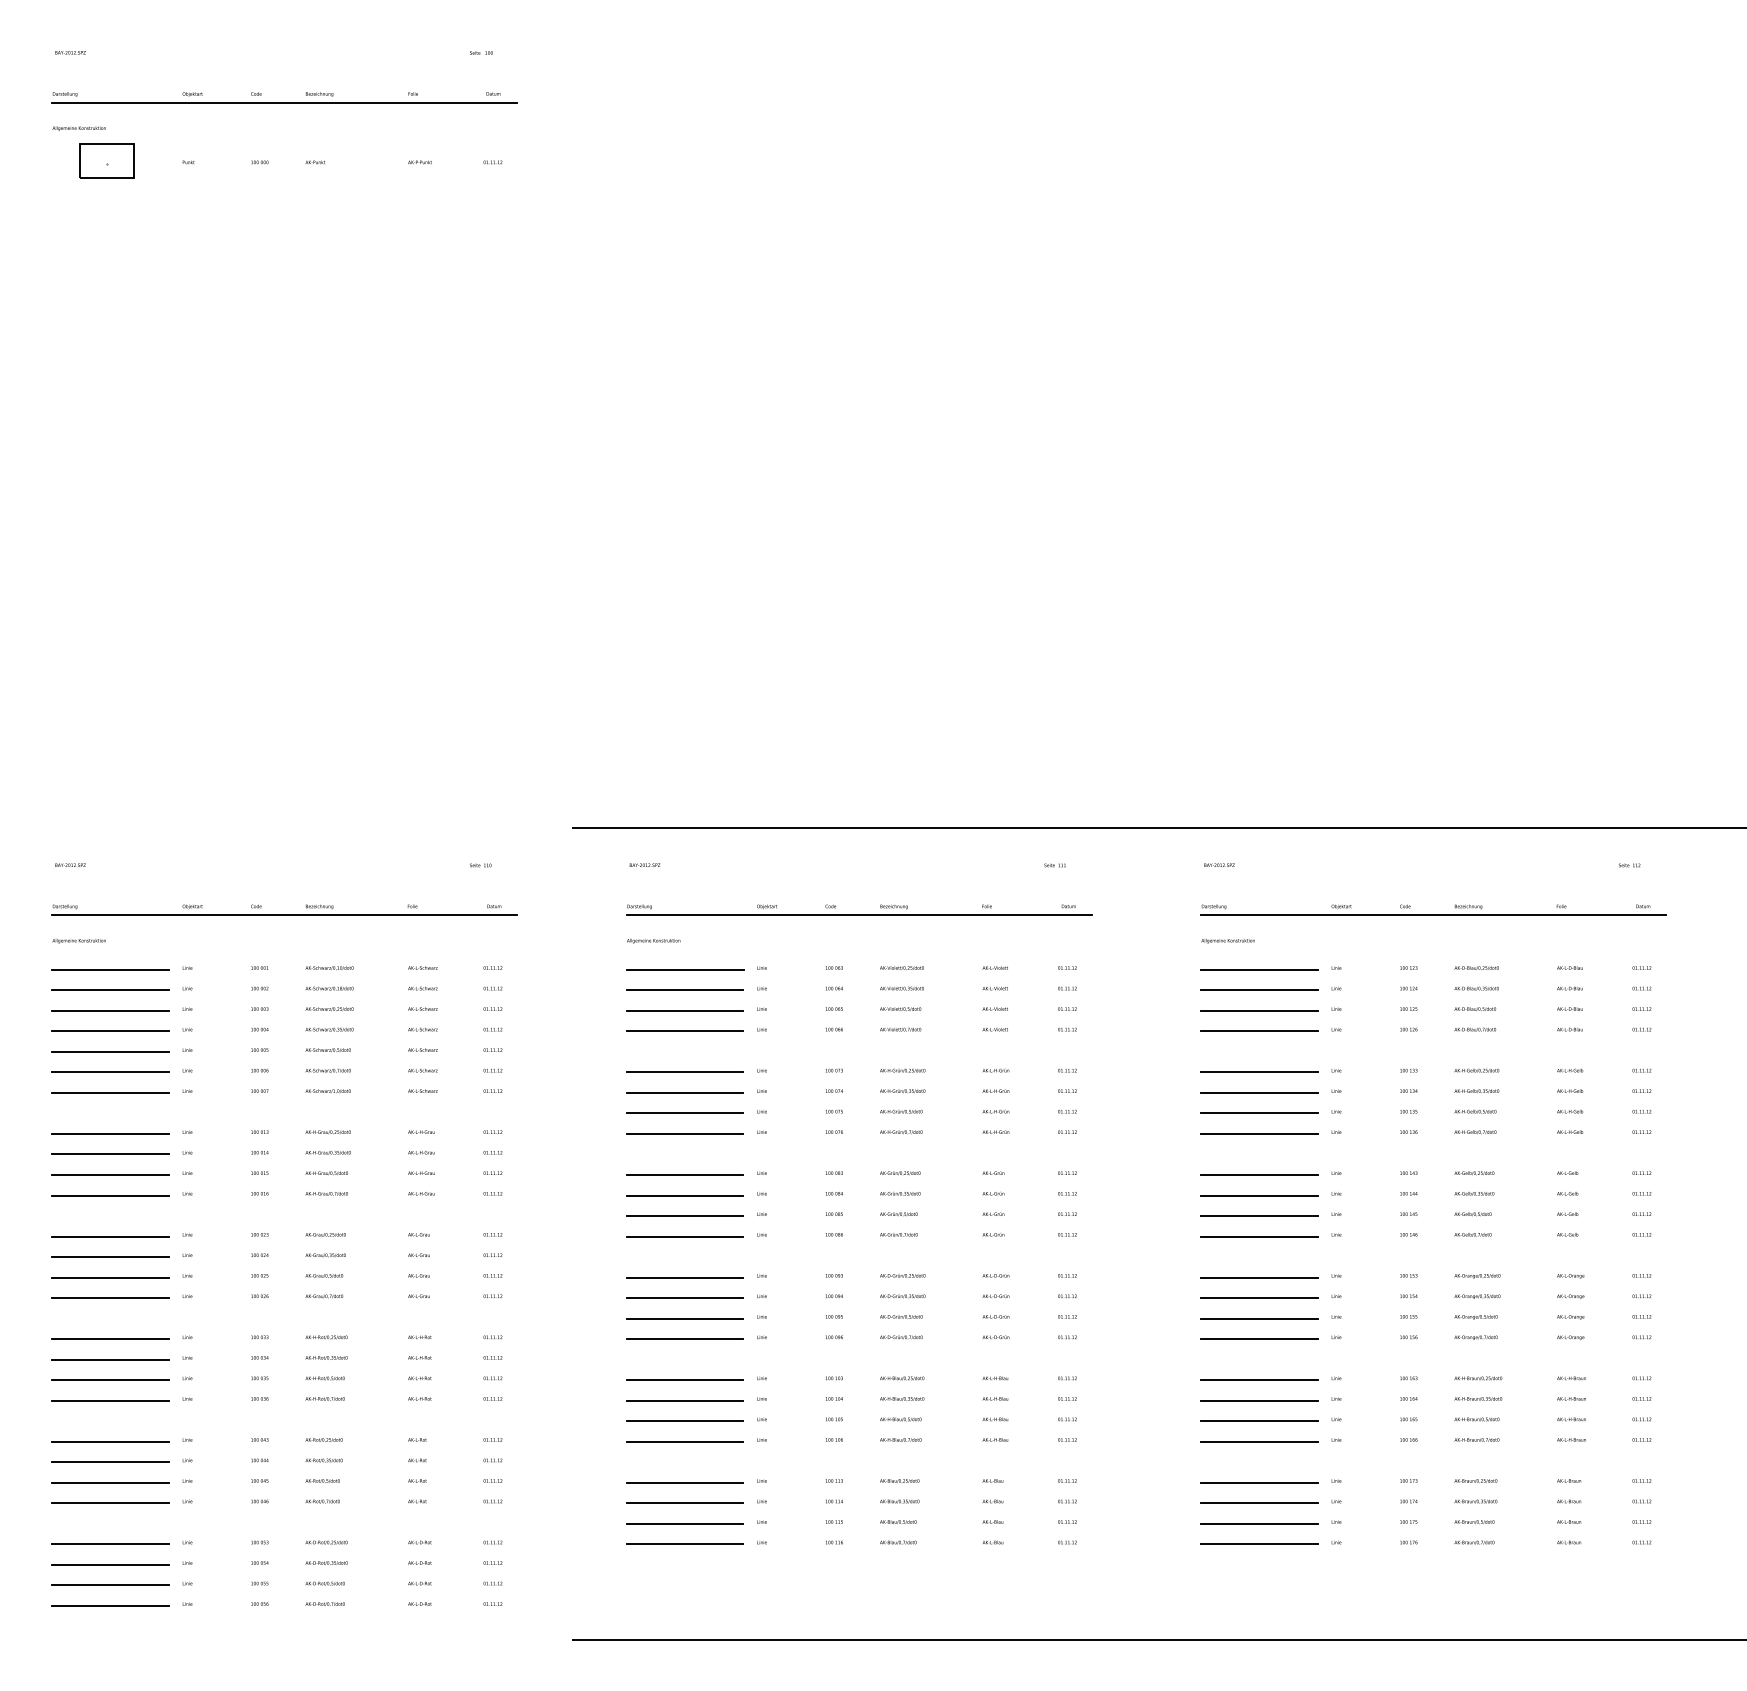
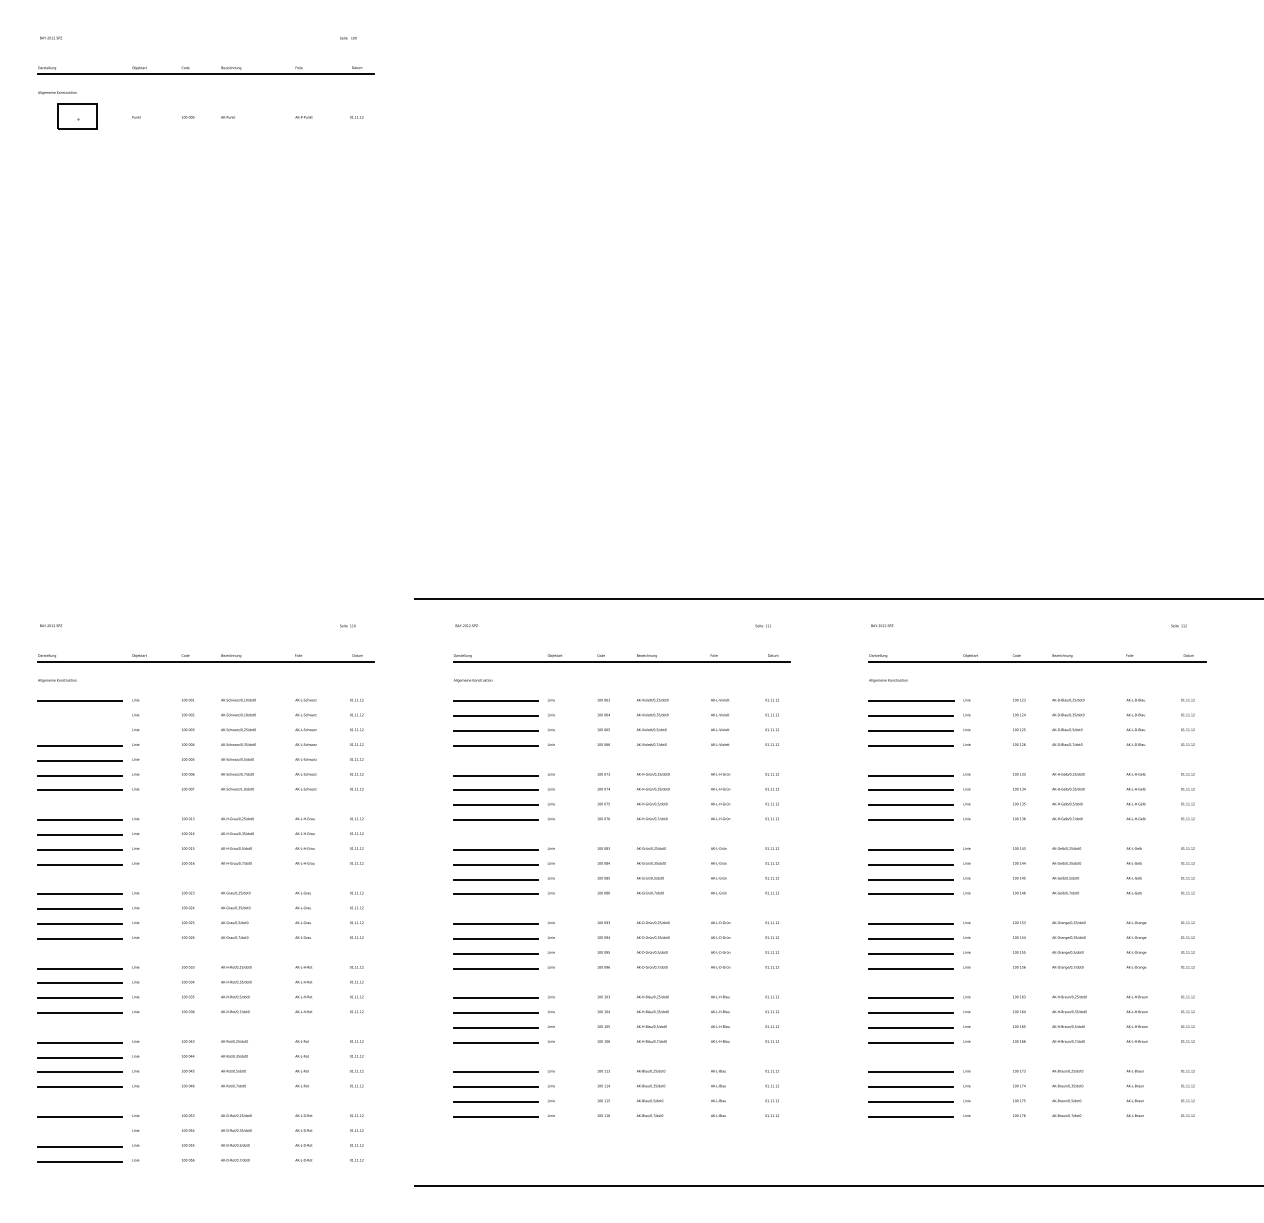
line: (110, 990) -> (80, 716), removed
line: (110, 1010) -> (80, 730), removed
line: (110, 1564) -> (80, 1131), removed

